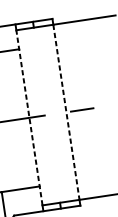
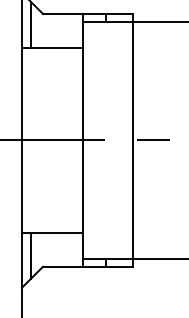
line: (66, 112) -> (132, 140), dashed -> solid
line: (29, 117) -> (82, 139), dashed -> solid

